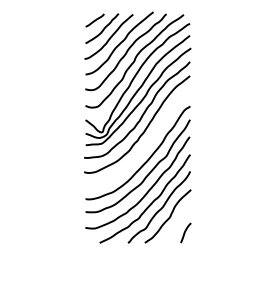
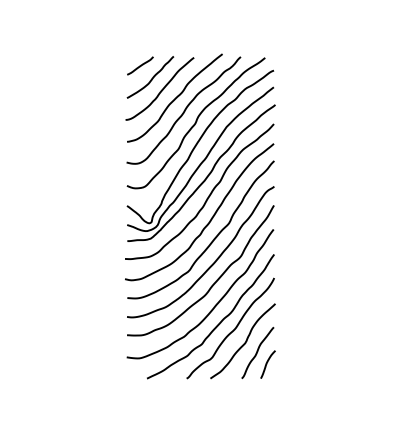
curve: (147, 143) -> (213, 238), added
curve: (178, 224) -> (257, 352), added

